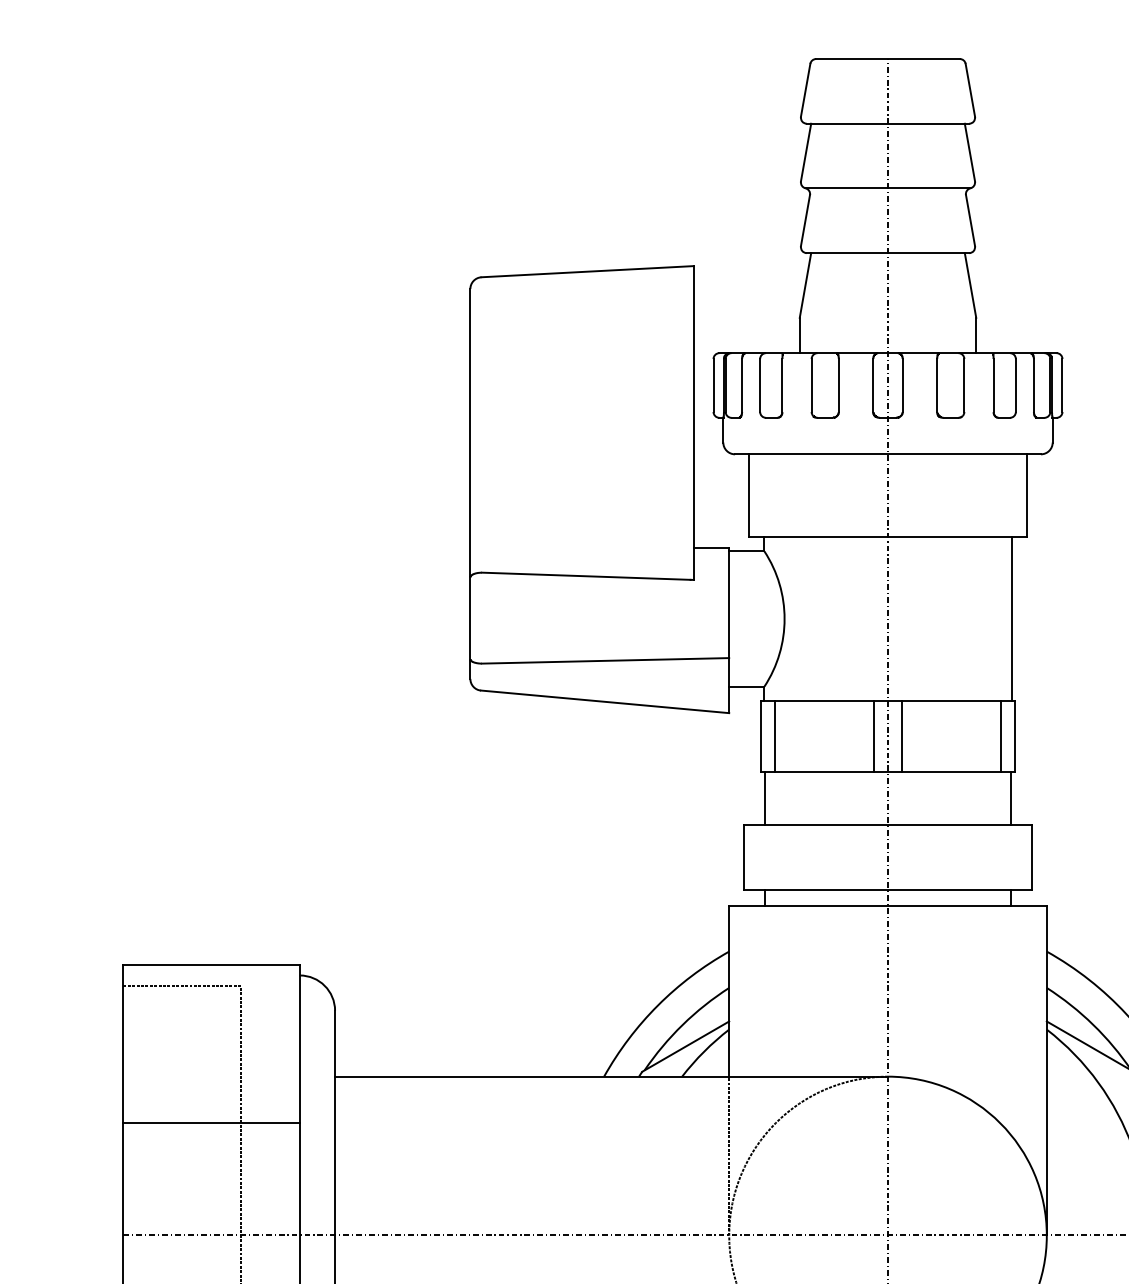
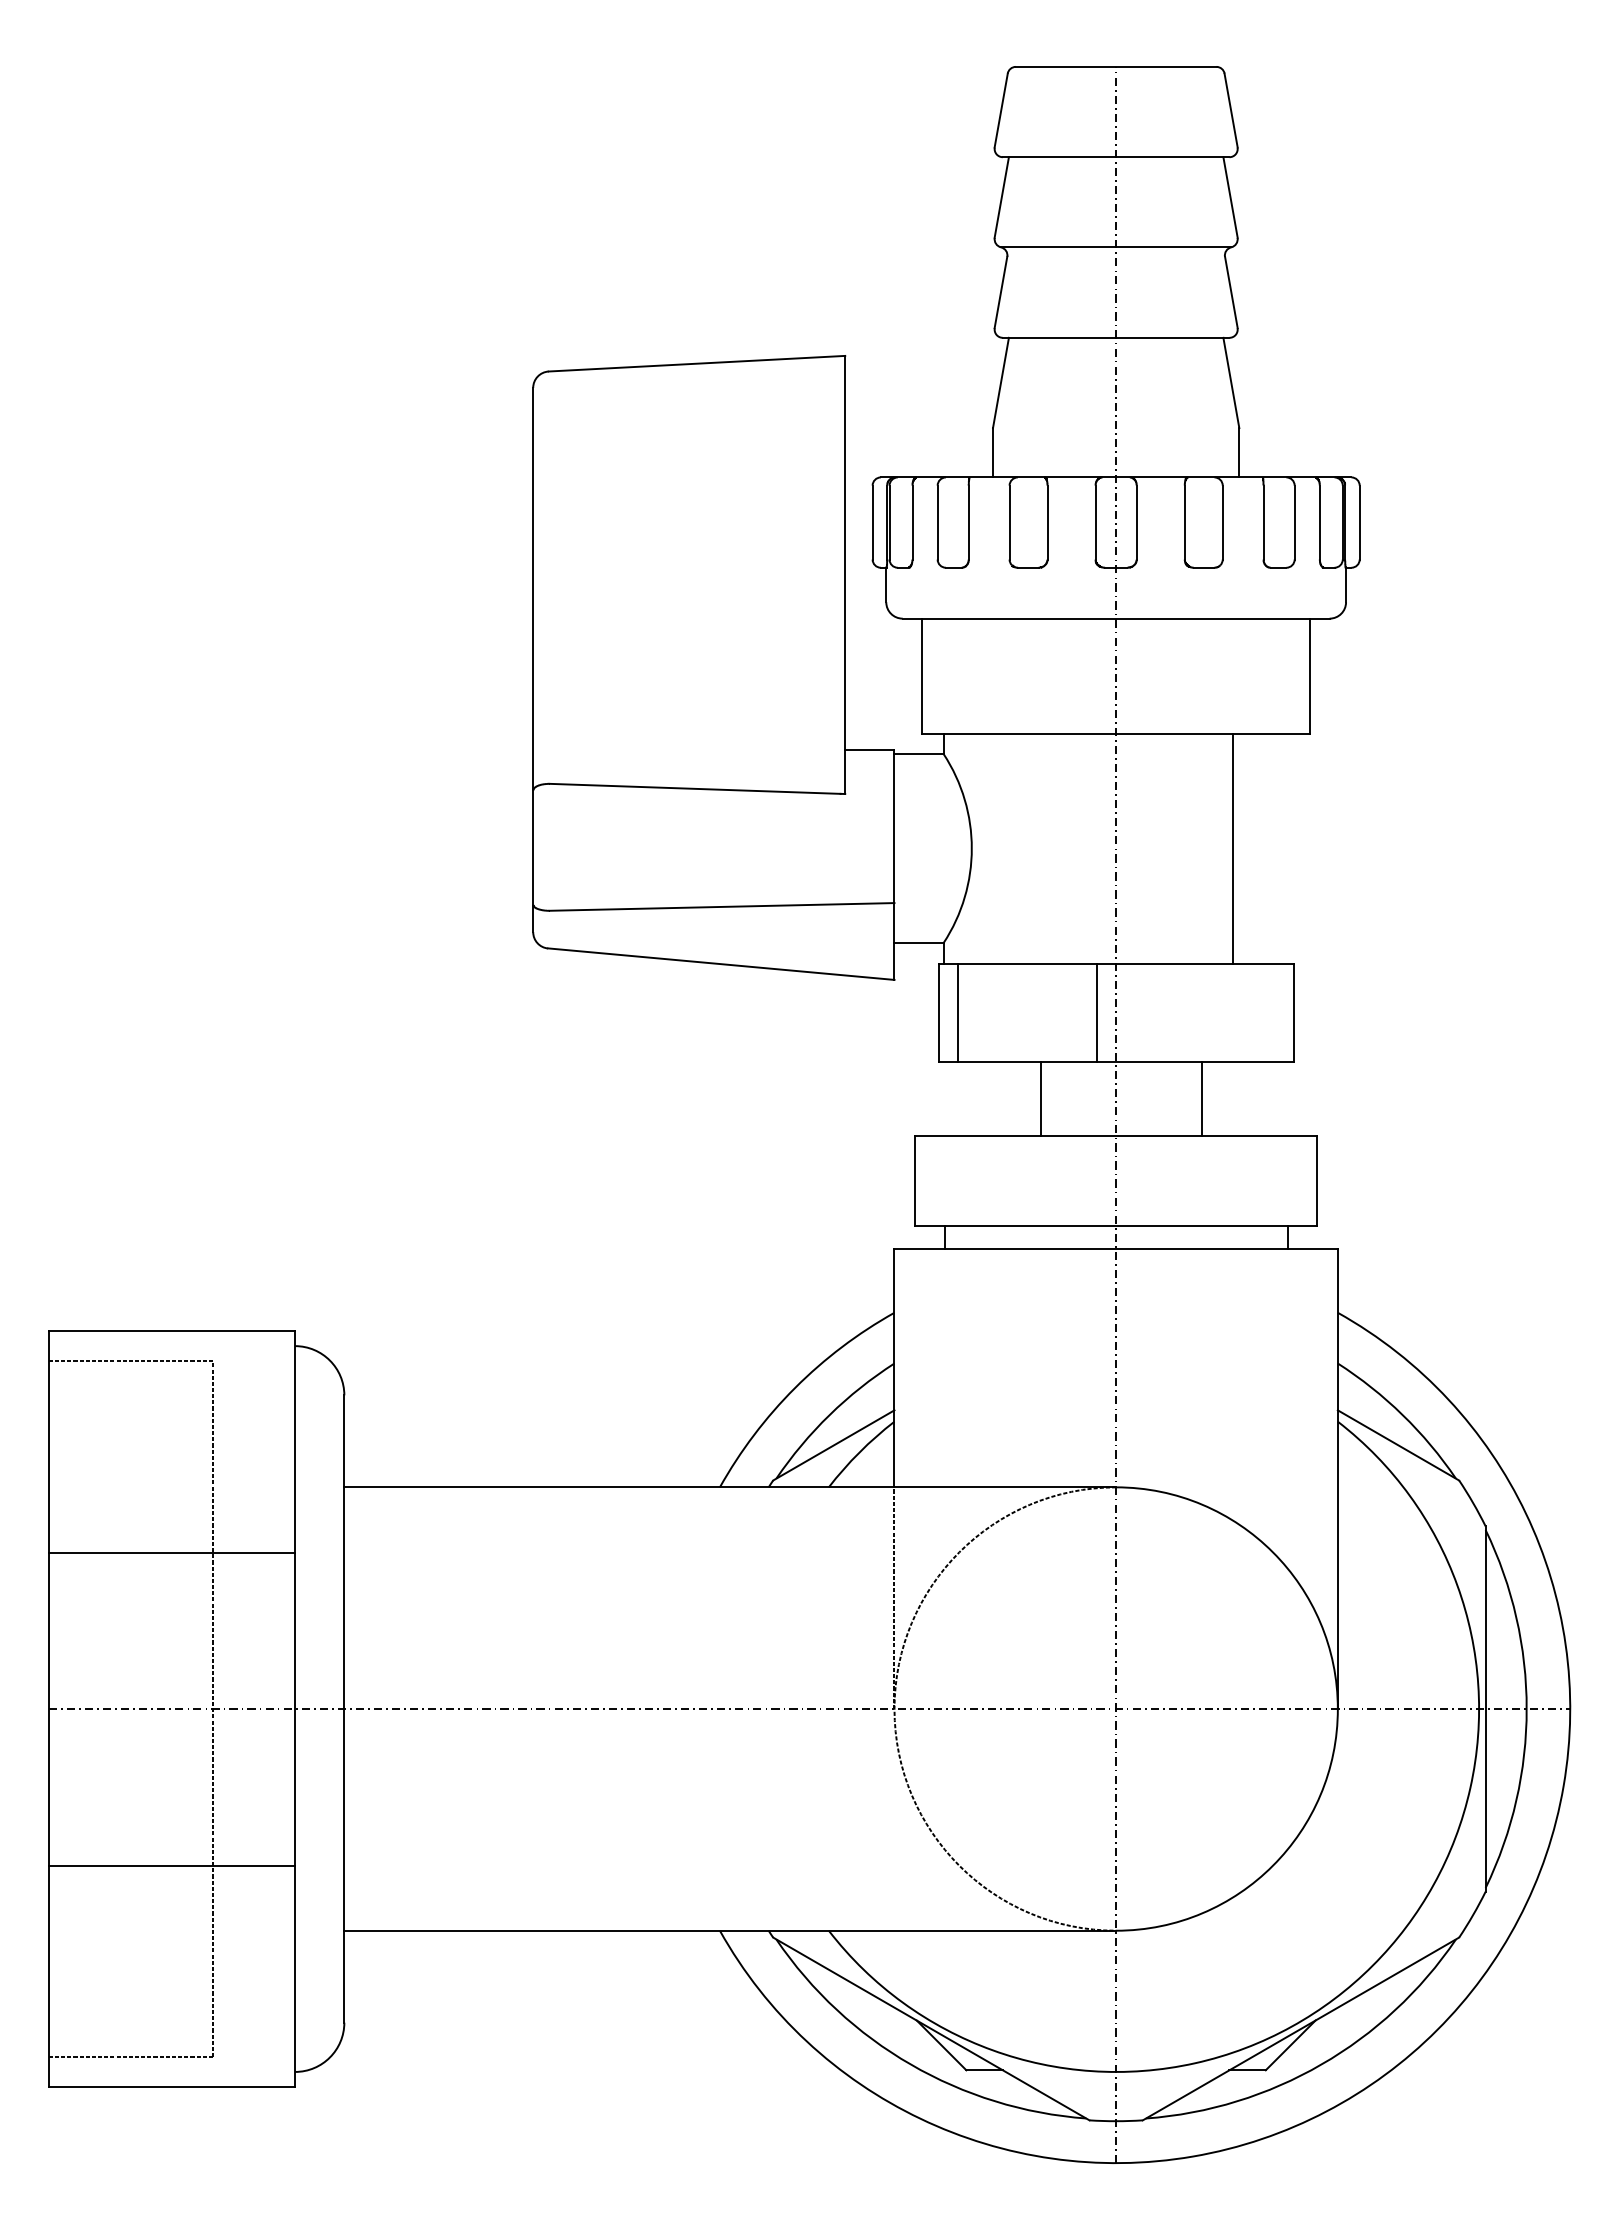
line: (1011, 618) -> (1232, 848), moved
line: (901, 736) -> (1135, 1012), removed
line: (1001, 736) -> (1274, 1012), removed
line: (765, 798) -> (1040, 1098), moved
line: (1010, 798) -> (1201, 1098), moved

